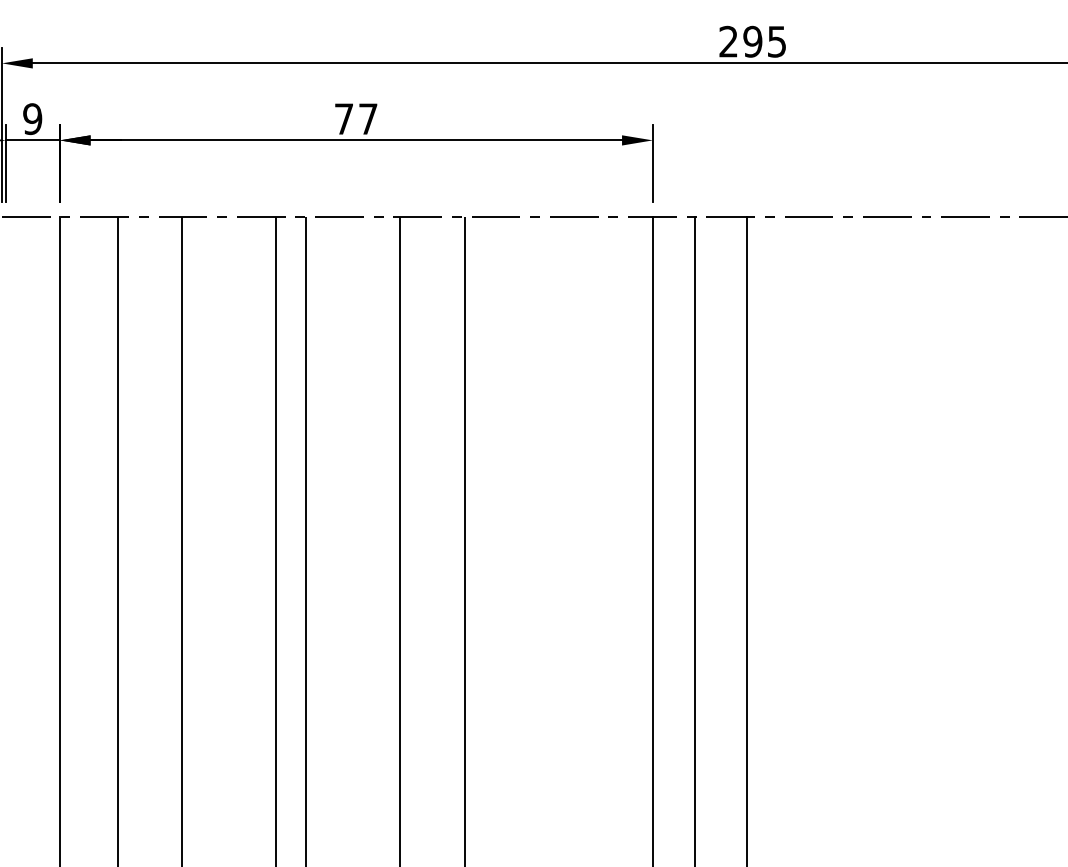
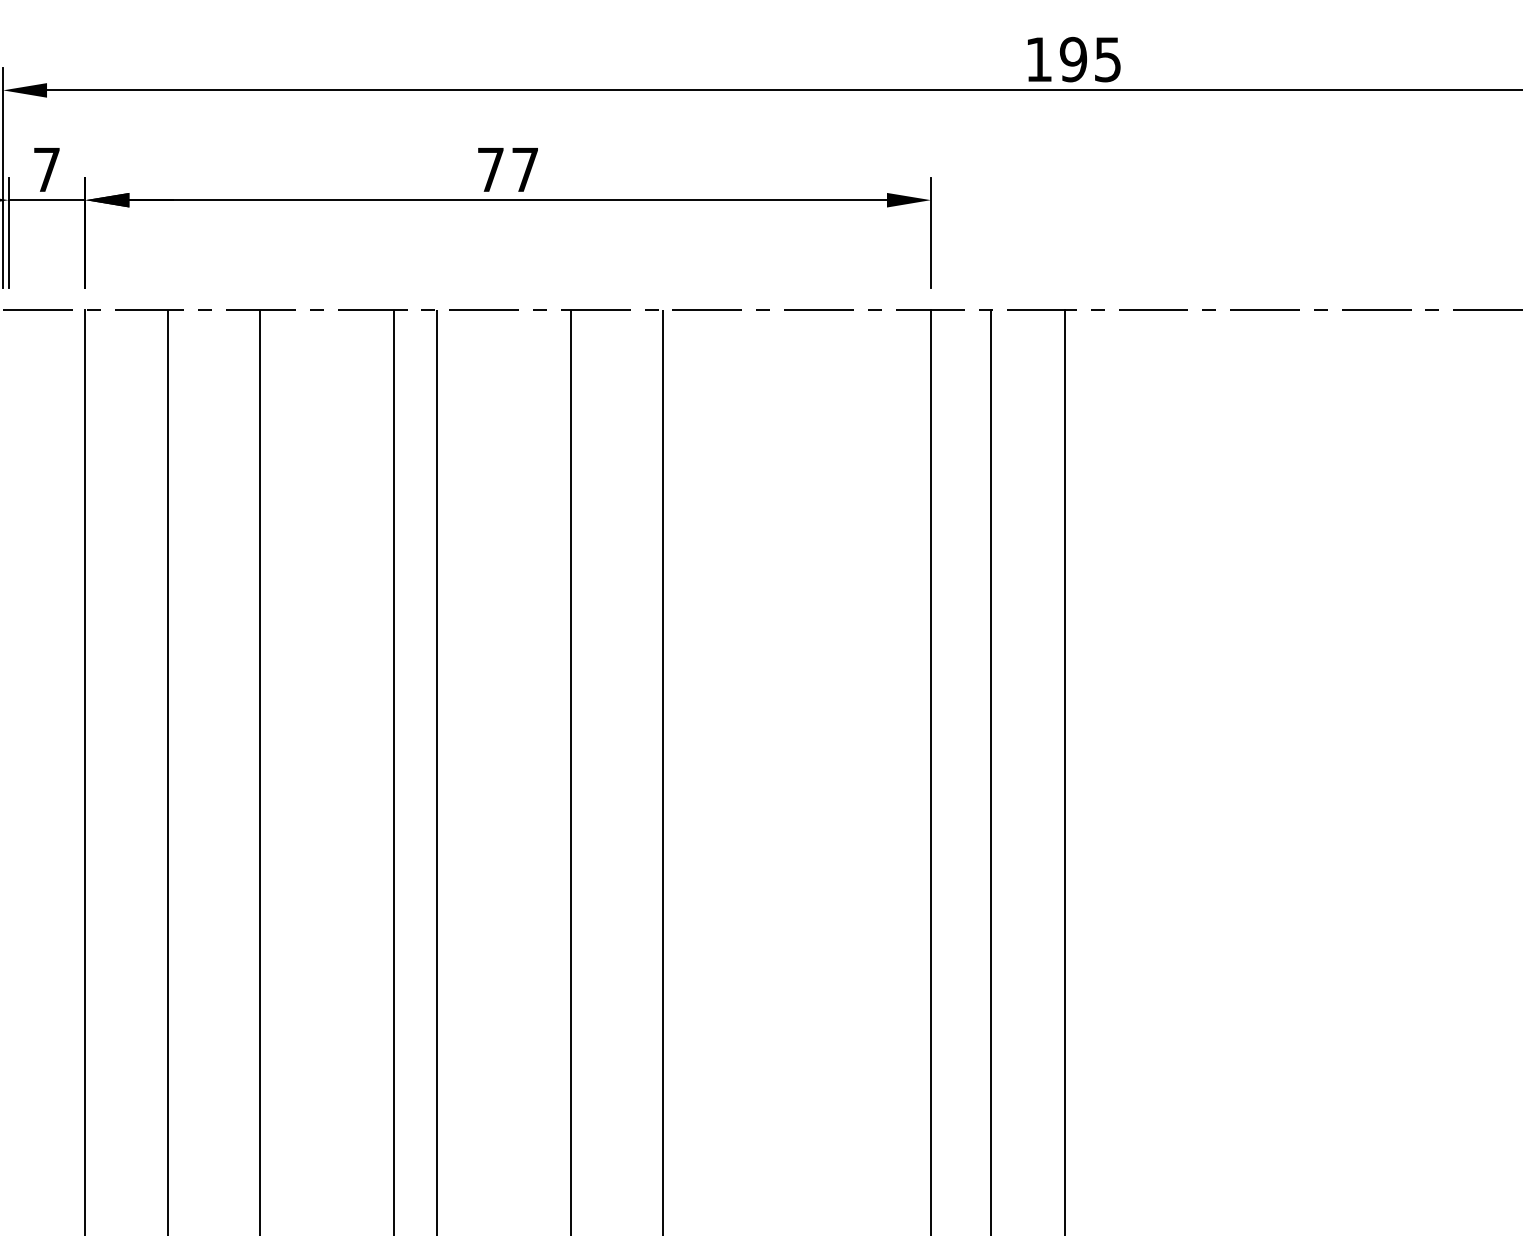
text: (728, 41) -> (1038, 58), 295 -> 195
text: (32, 118) -> (46, 169), 9 -> 7

